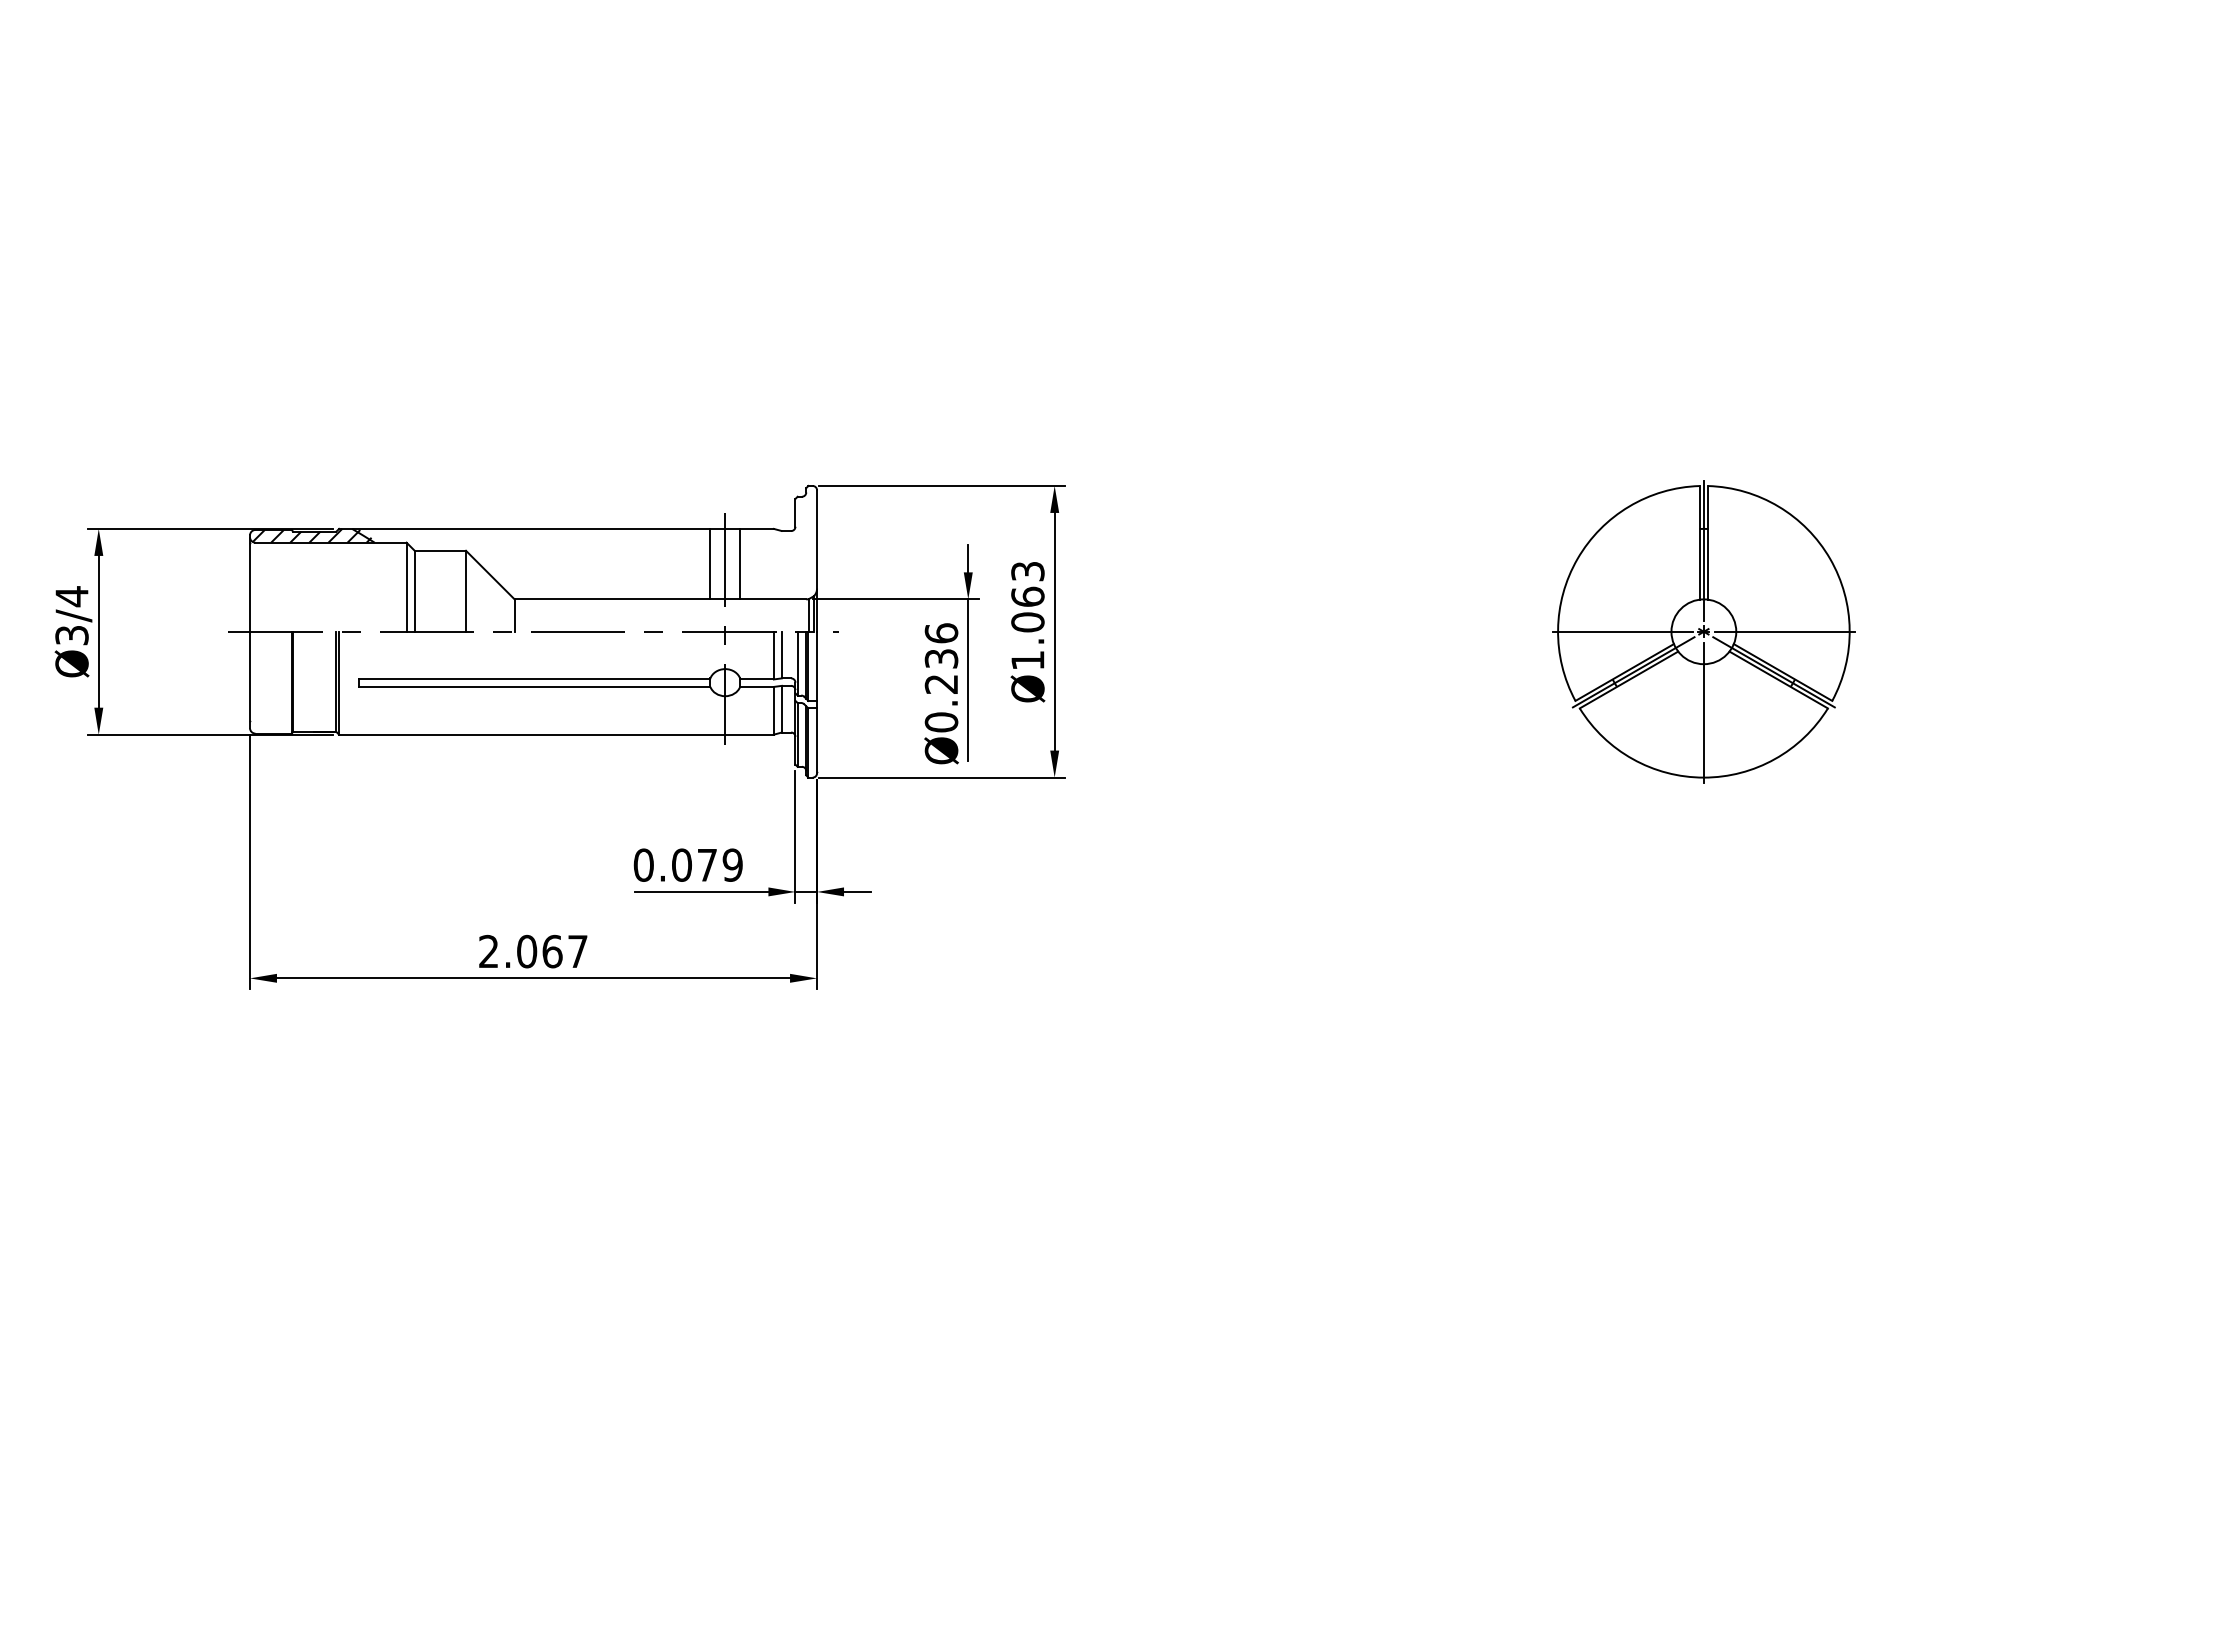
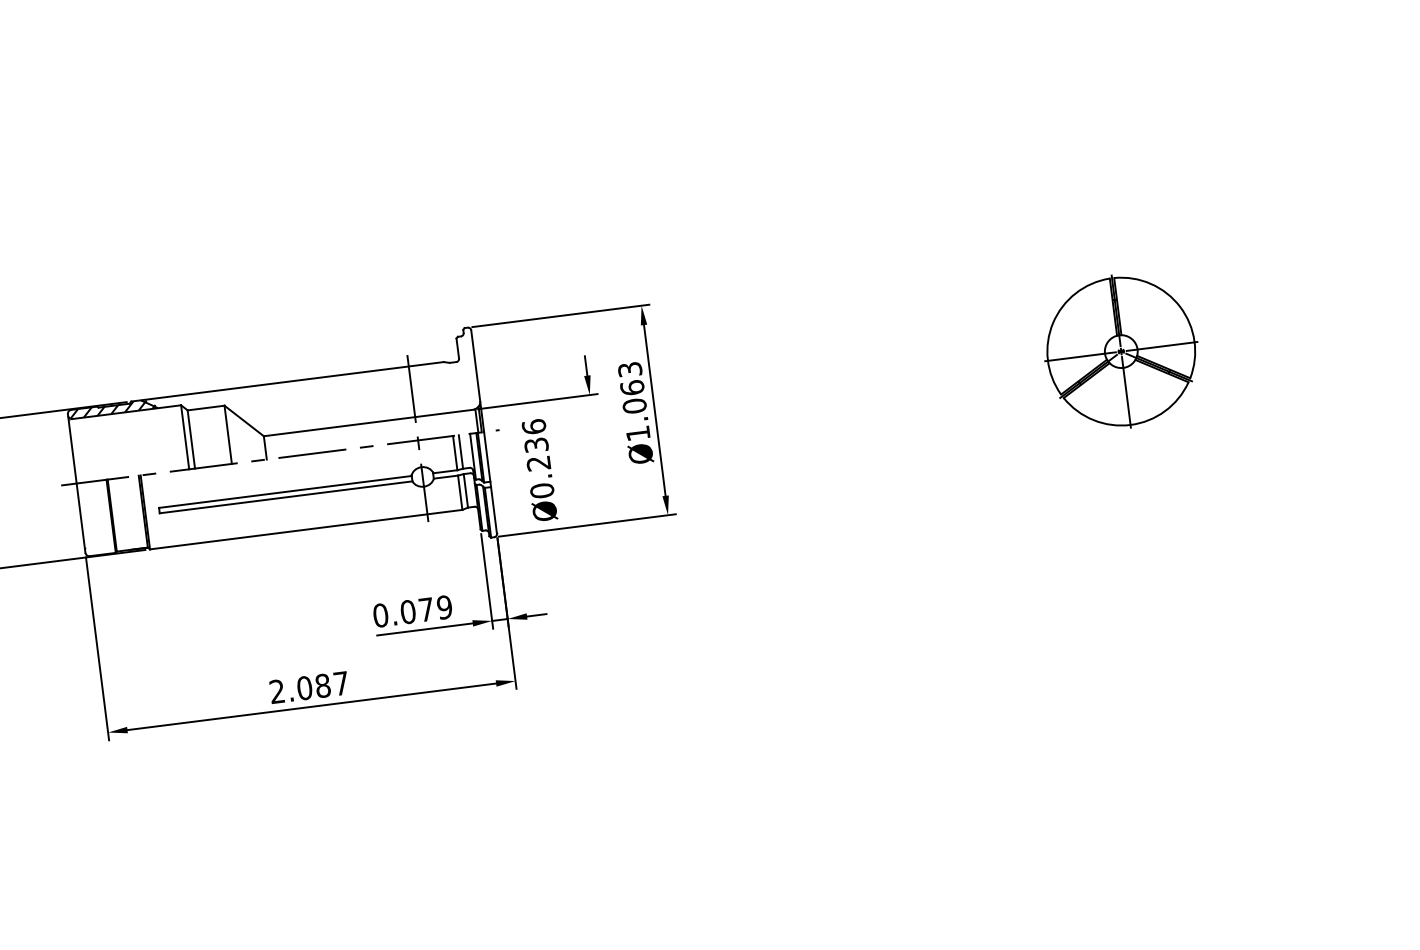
line: (710, 563) -> (401, 392), removed
line: (740, 563) -> (422, 389), removed
part: (1703, 631) -> (1120, 351), size x0.7
line: (968, 679) -> (597, 452), removed
text: (941, 693) -> (539, 470), moved
text: (552, 951) -> (323, 685), 2.067 -> 2.087

